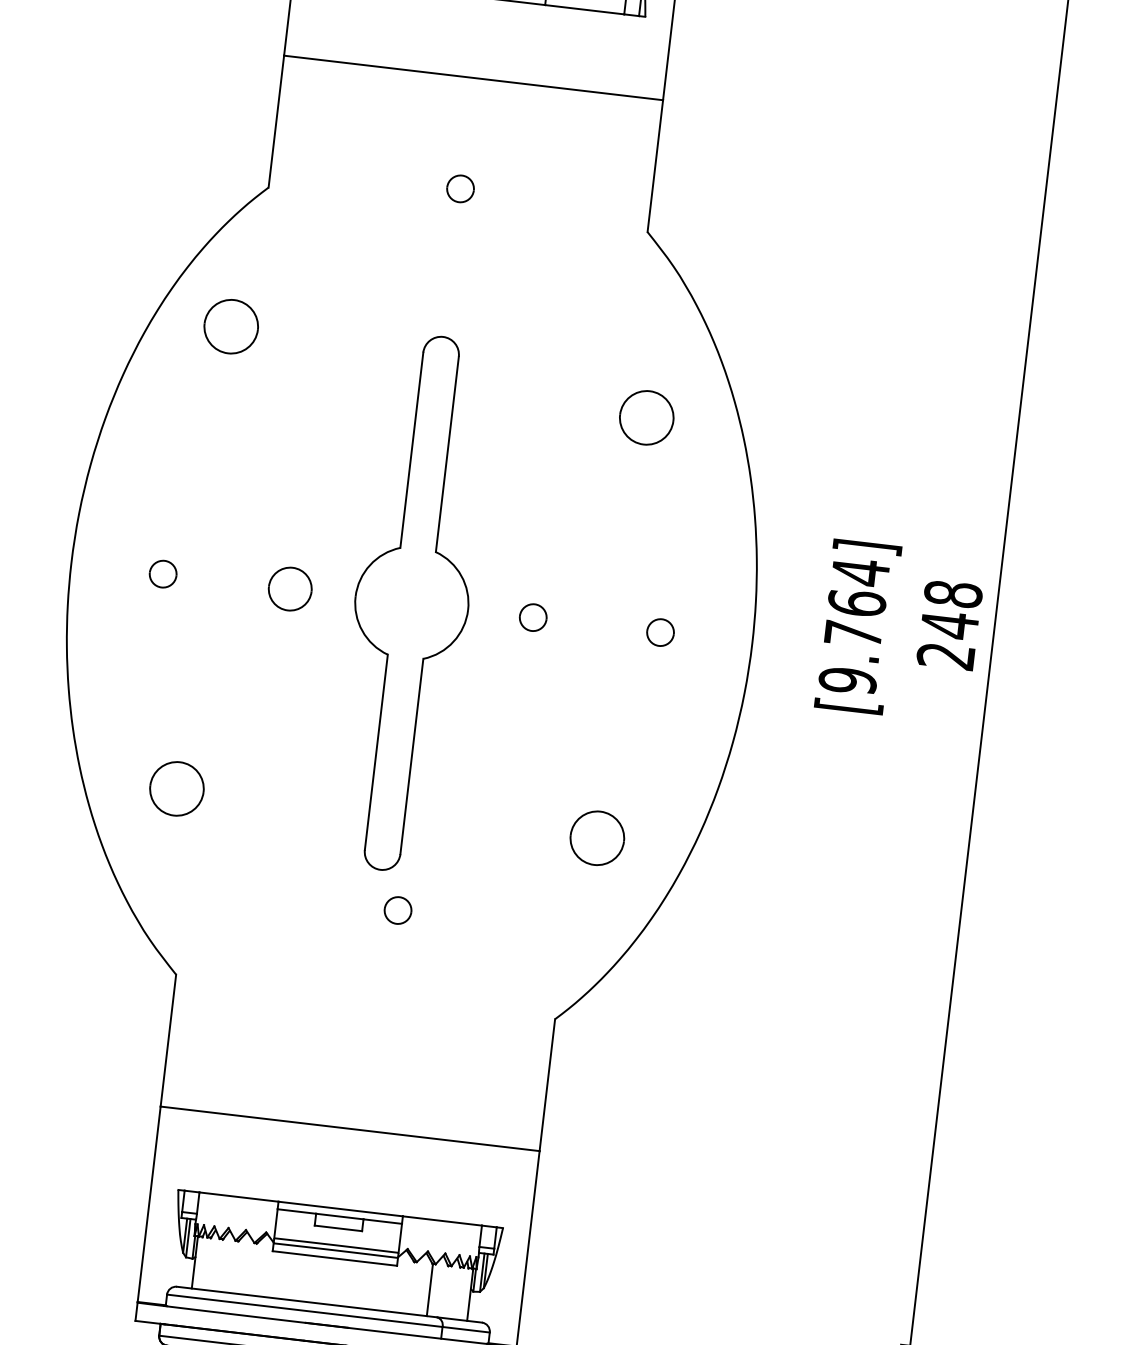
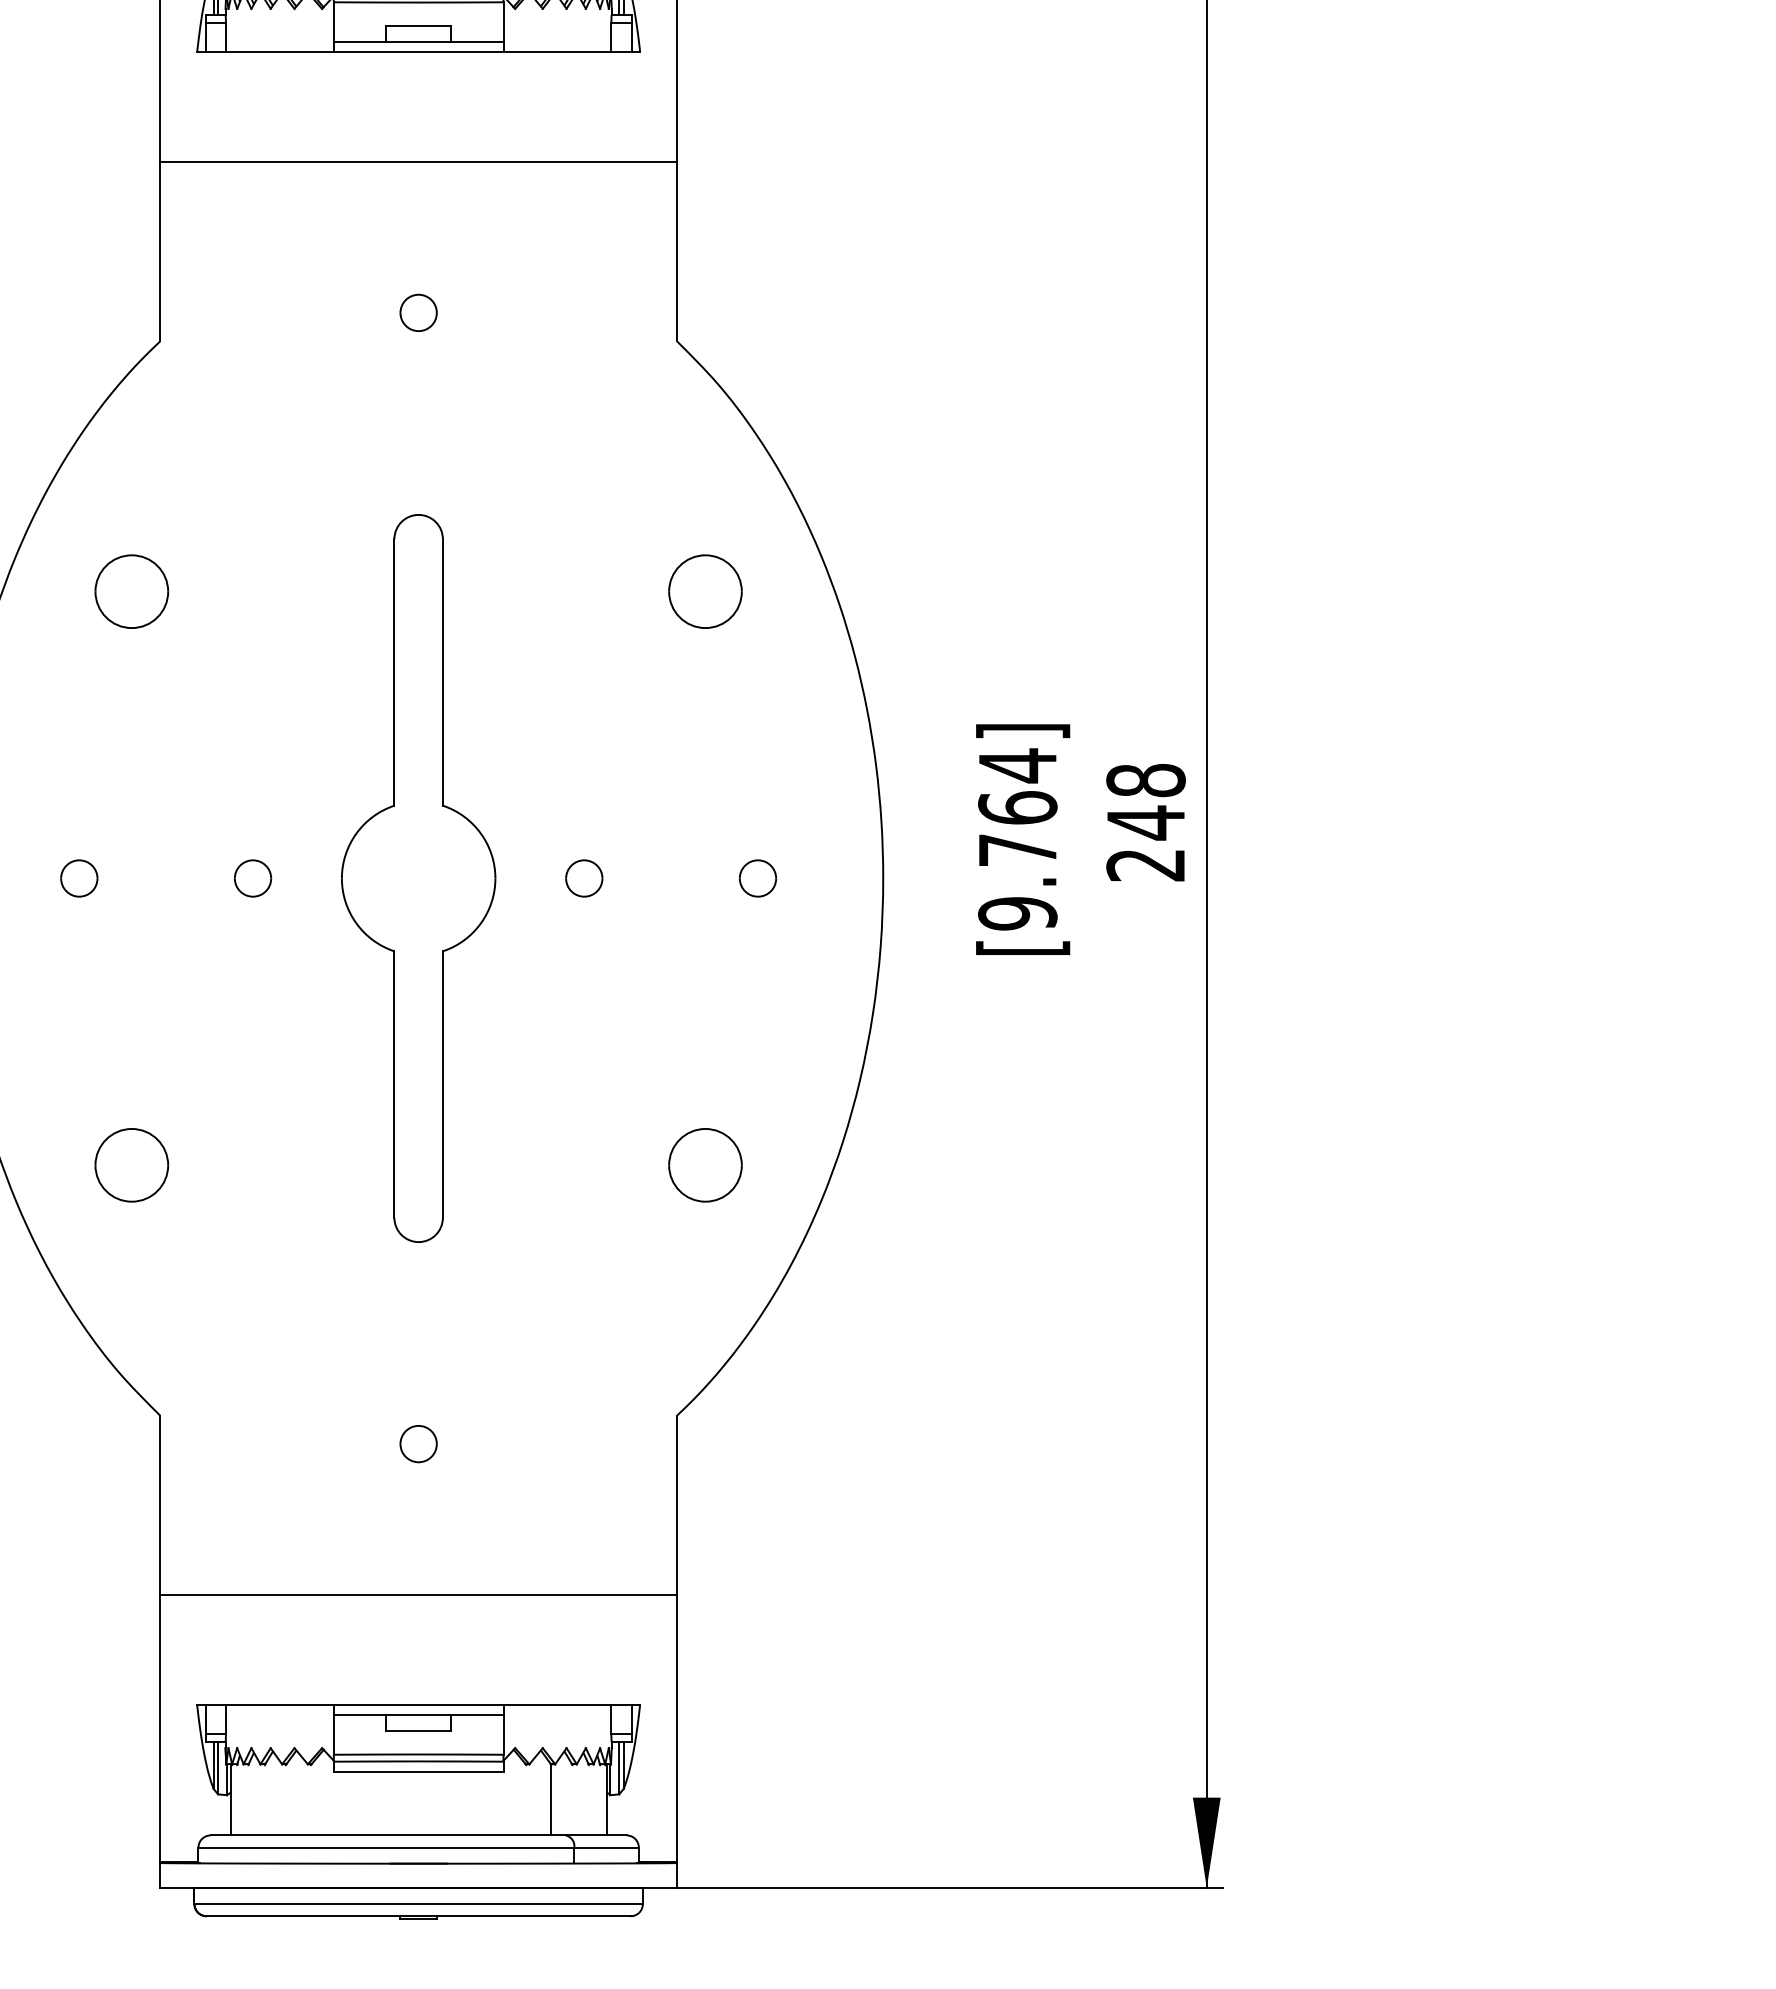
part: (231, 326) -> (131, 591), moved
part: (290, 589) -> (253, 878), size x0.62
part: (397, 910) -> (418, 1444), moved

